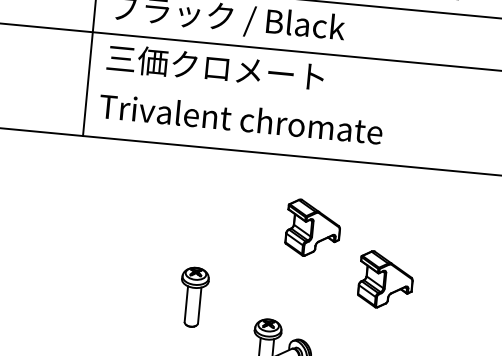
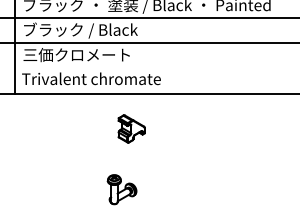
part: (386, 279) -> (169, 150), removed
part: (193, 296) -> (76, 167), removed

